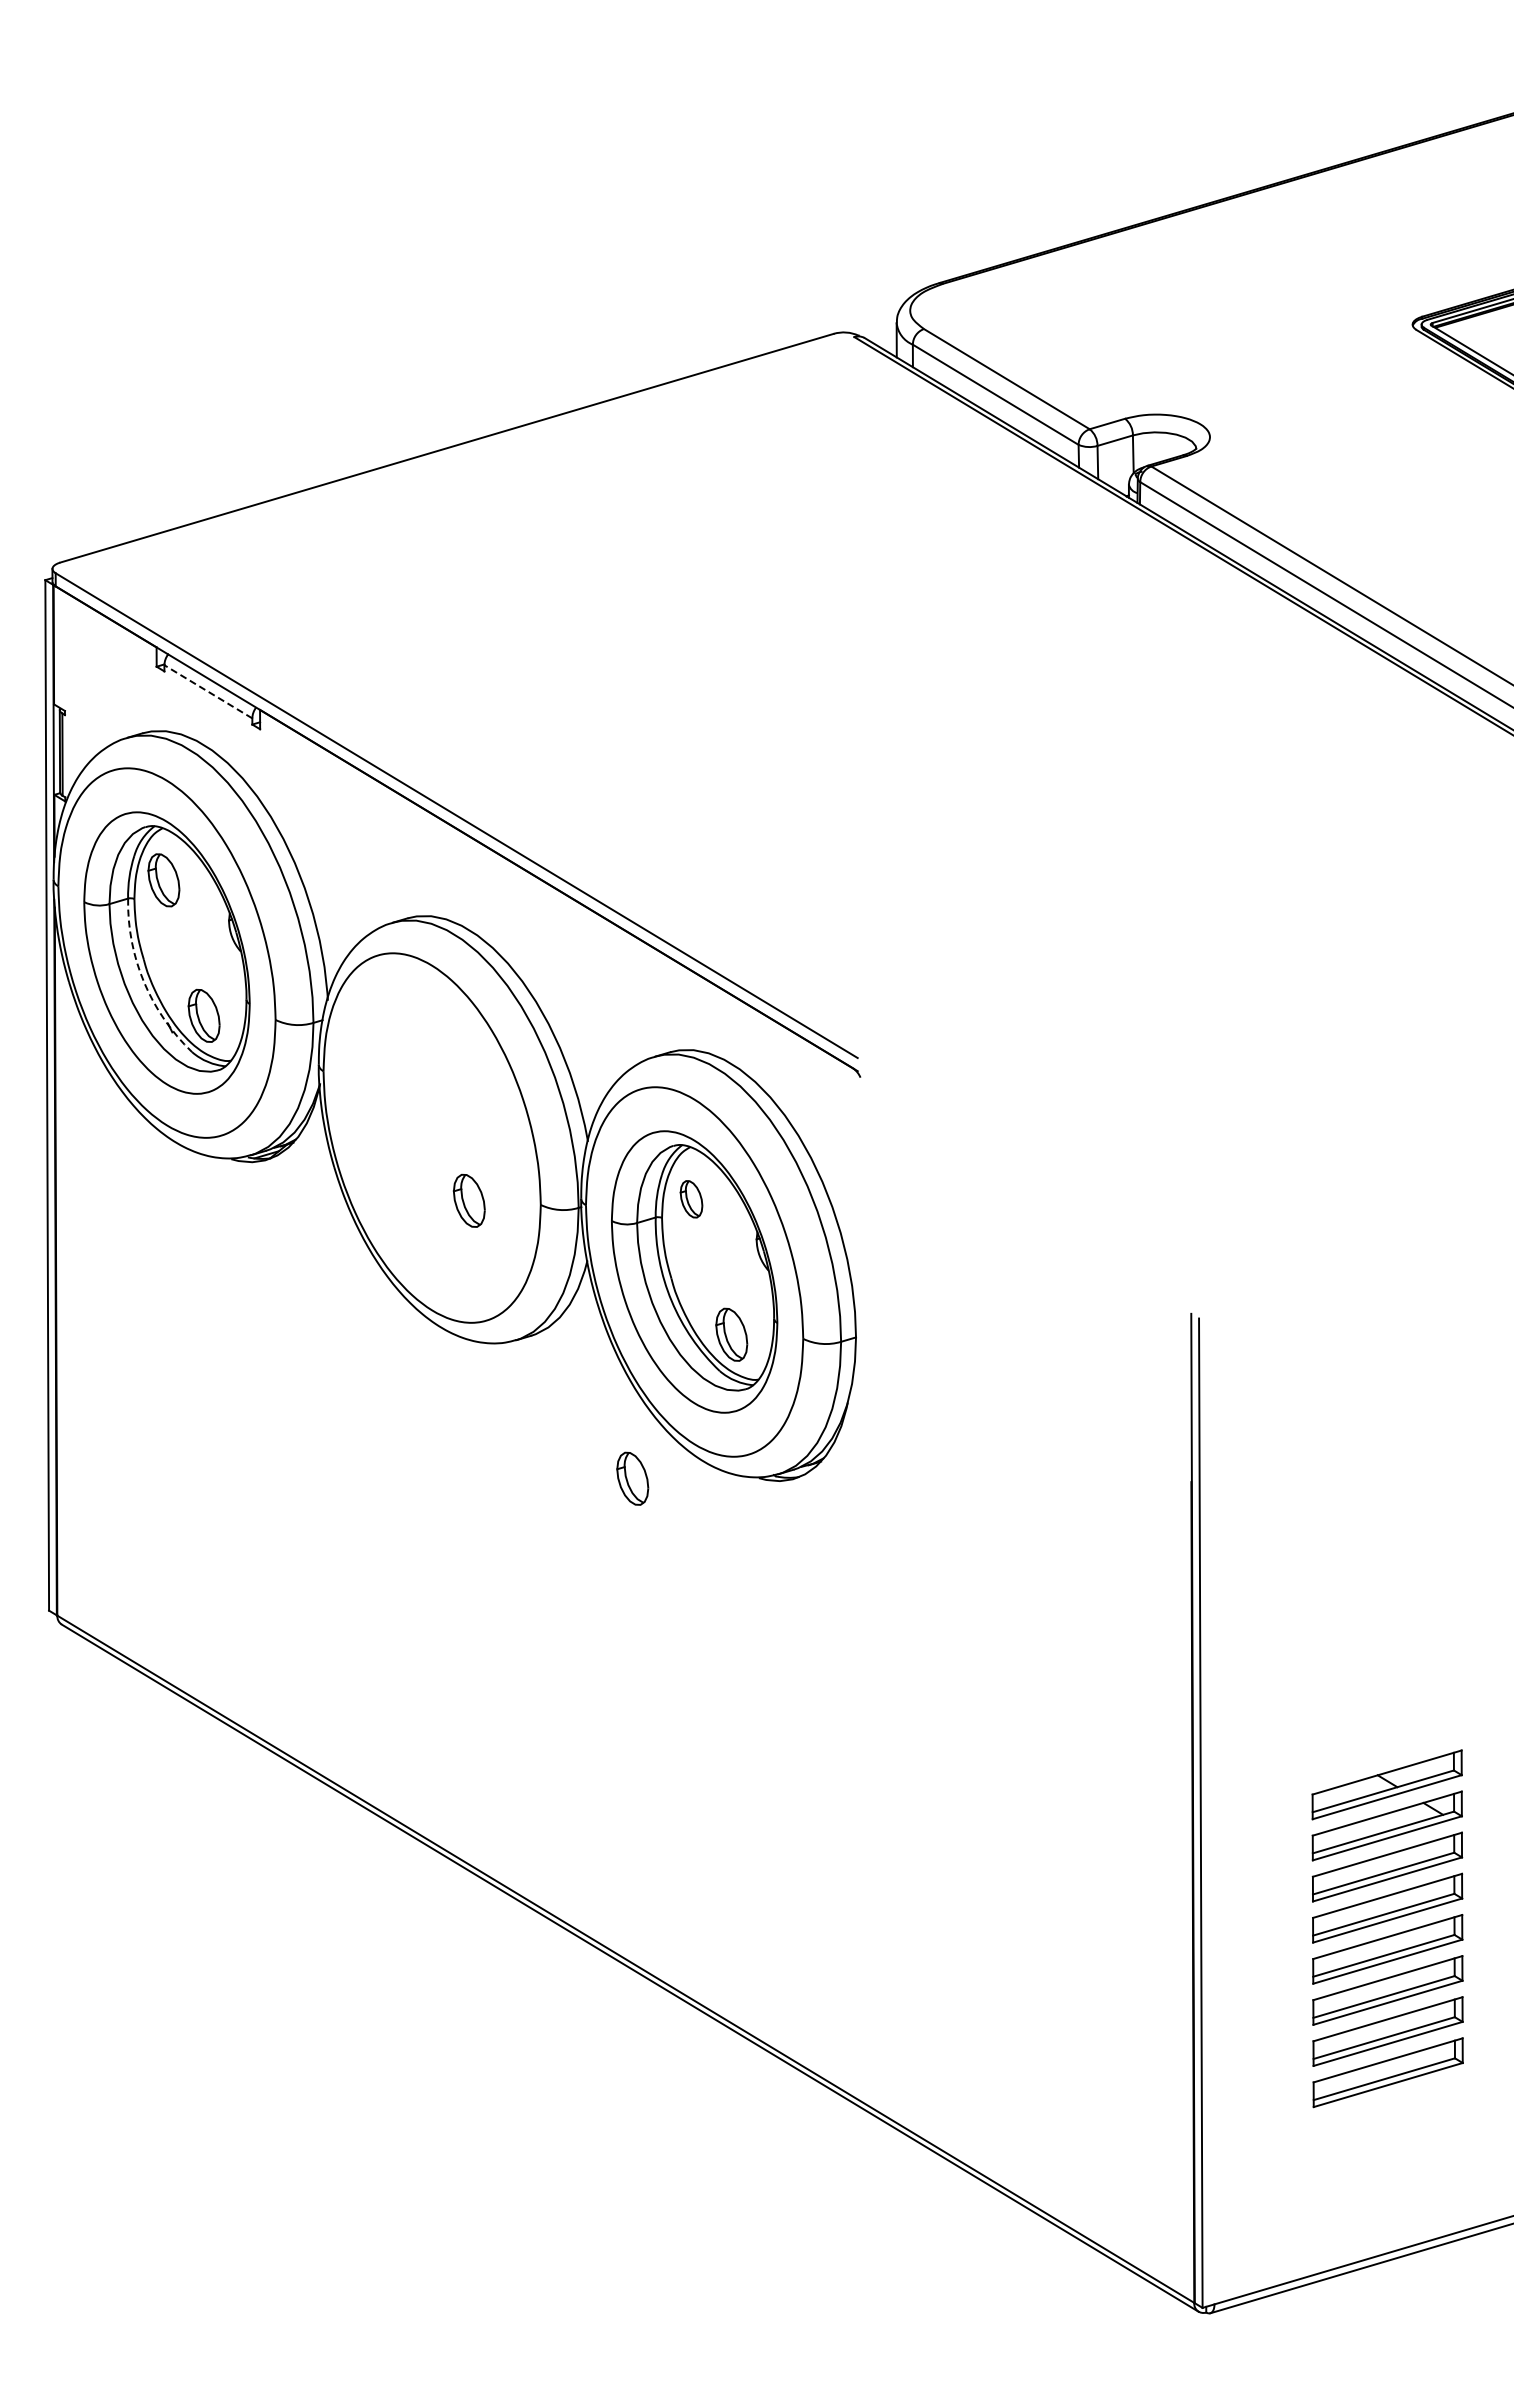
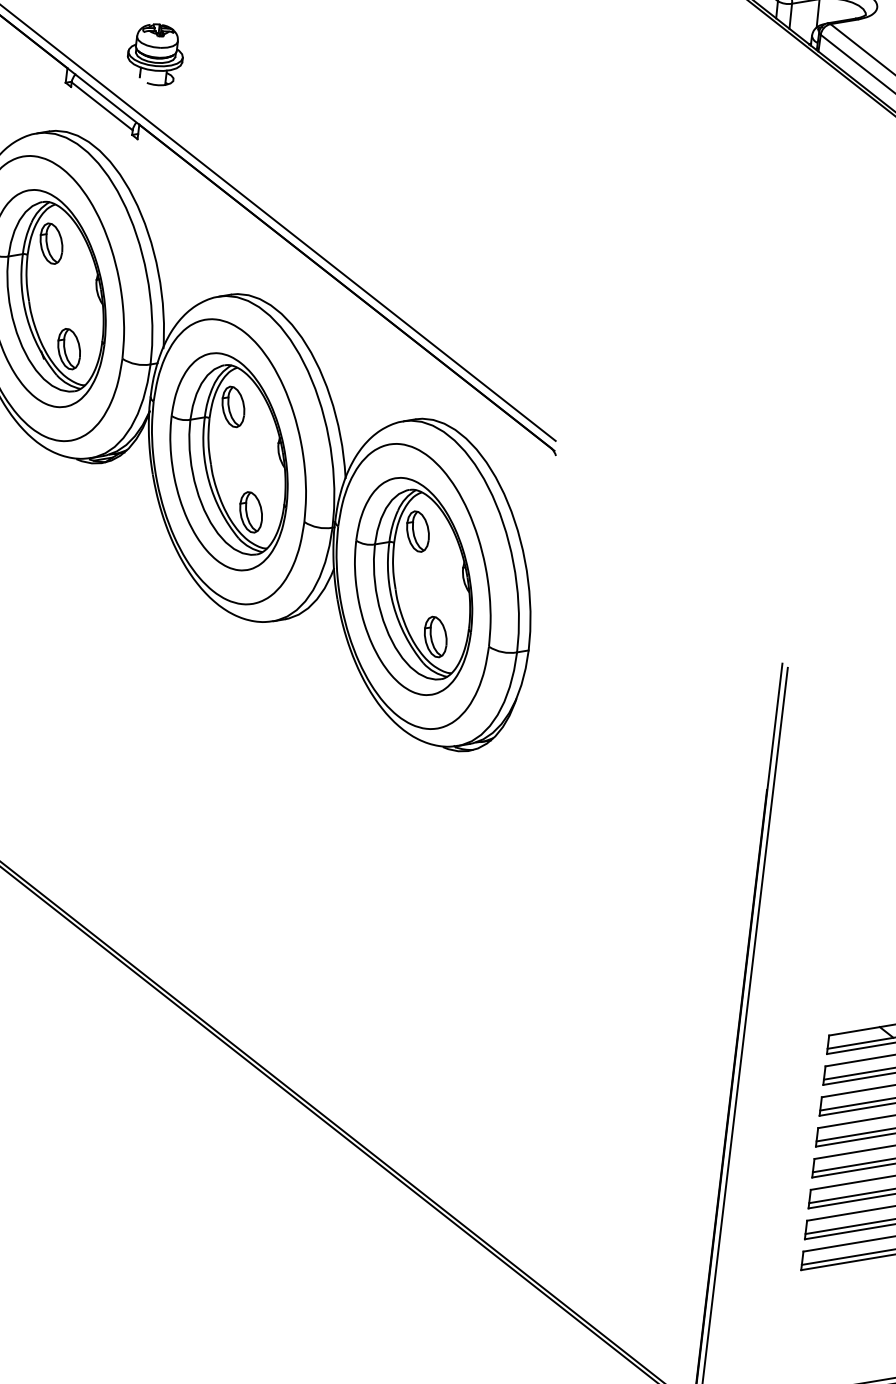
part: (270, 615) -> (155, 54), added
line: (207, 691) -> (101, 106), dashed -> solid
arc: (144, 982) -> (27, 318), dashed -> solid
part: (431, 1137) -> (228, 461), added
part: (691, 1199) -> (417, 531), size x1.43
part: (632, 1478) -> (347, 735), removed

